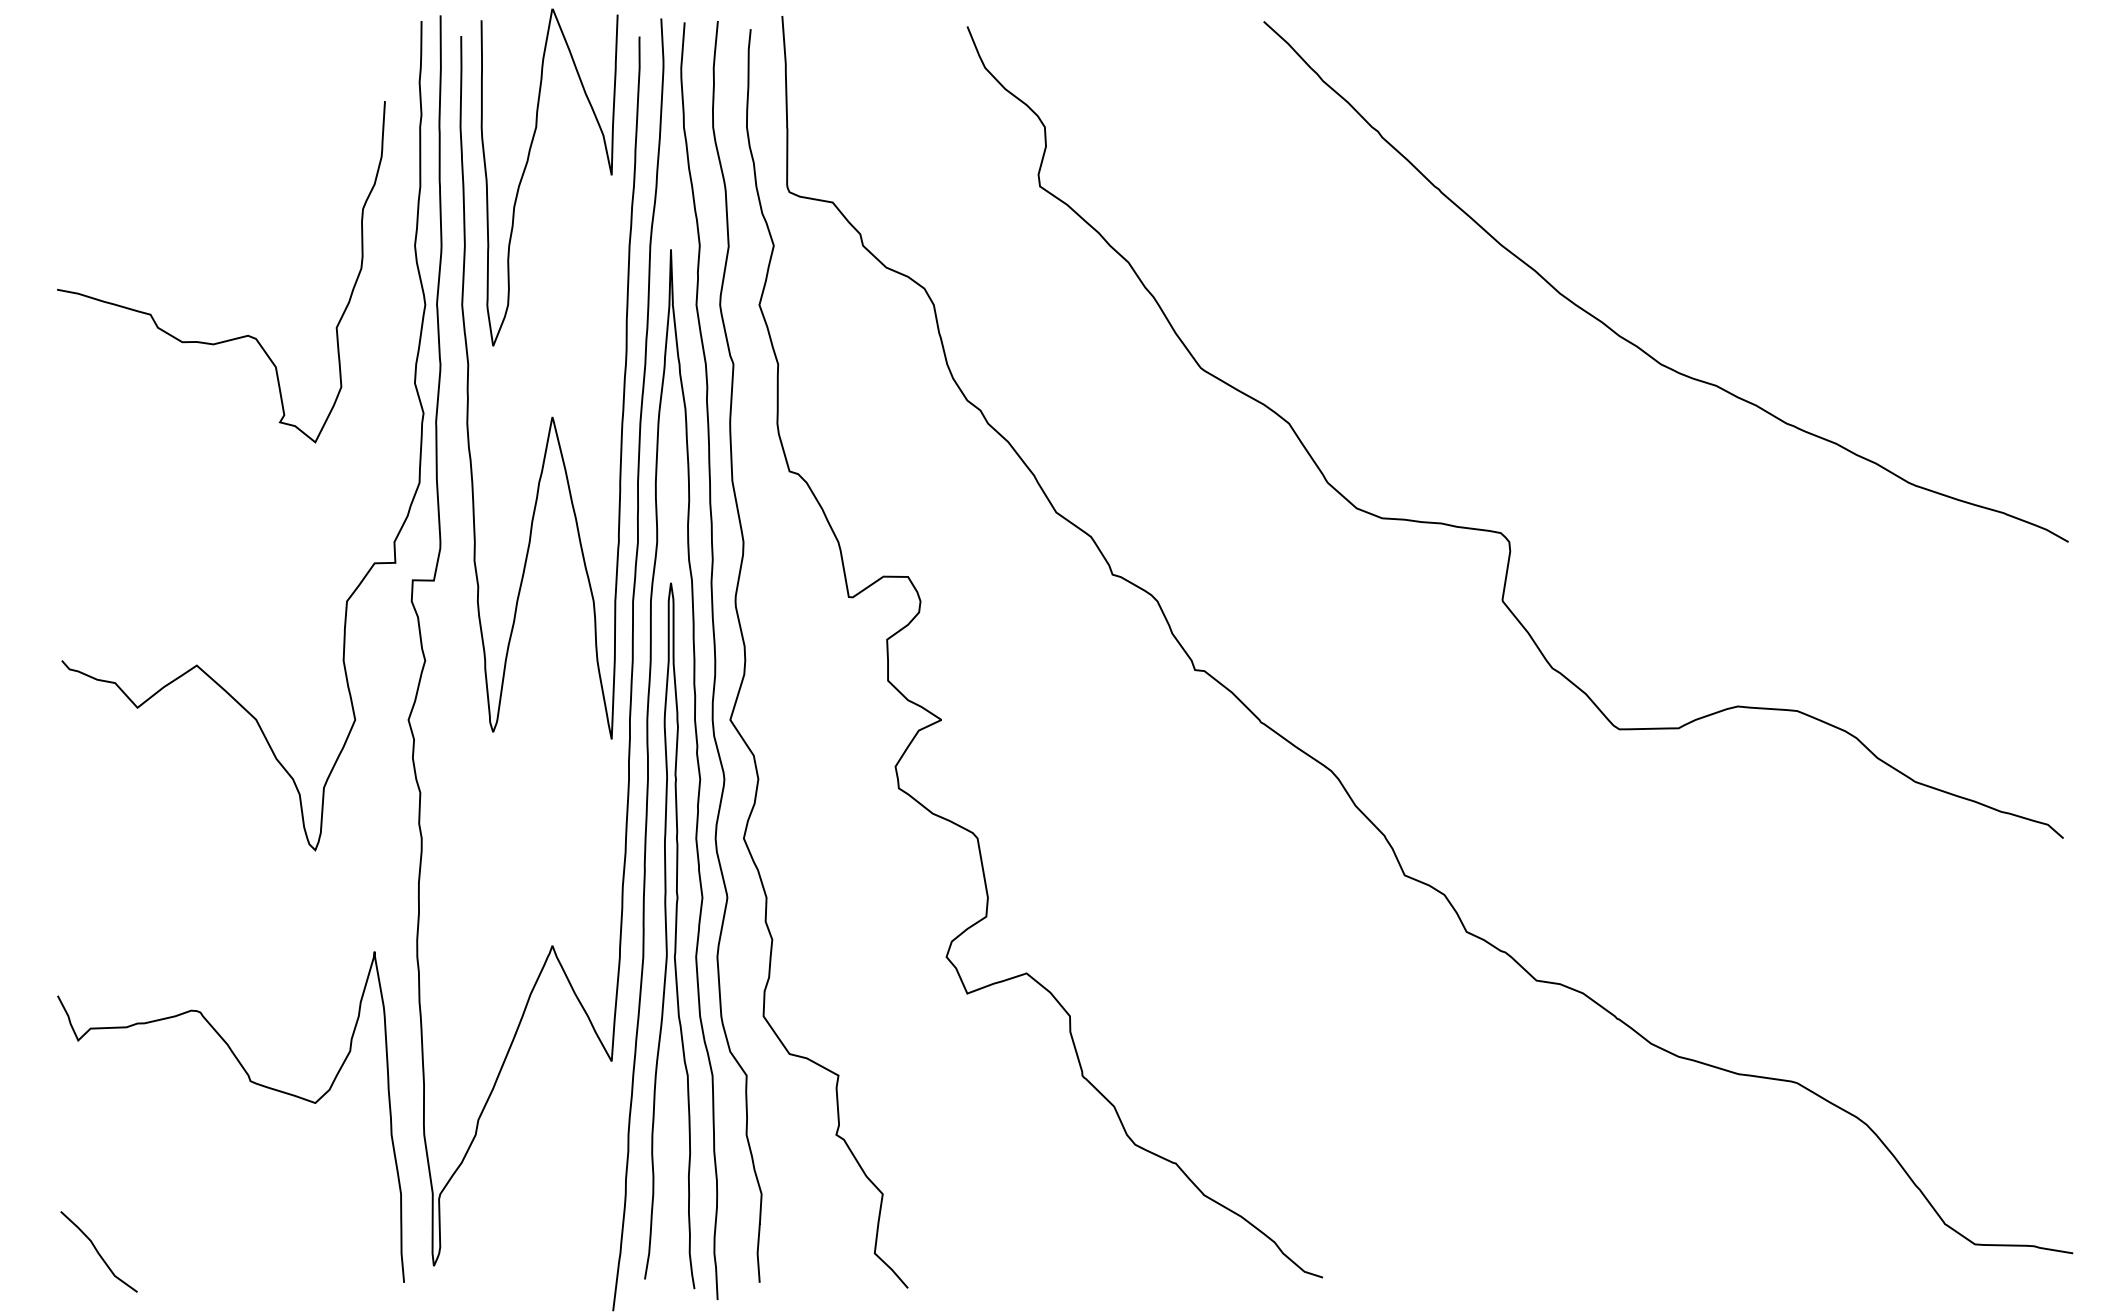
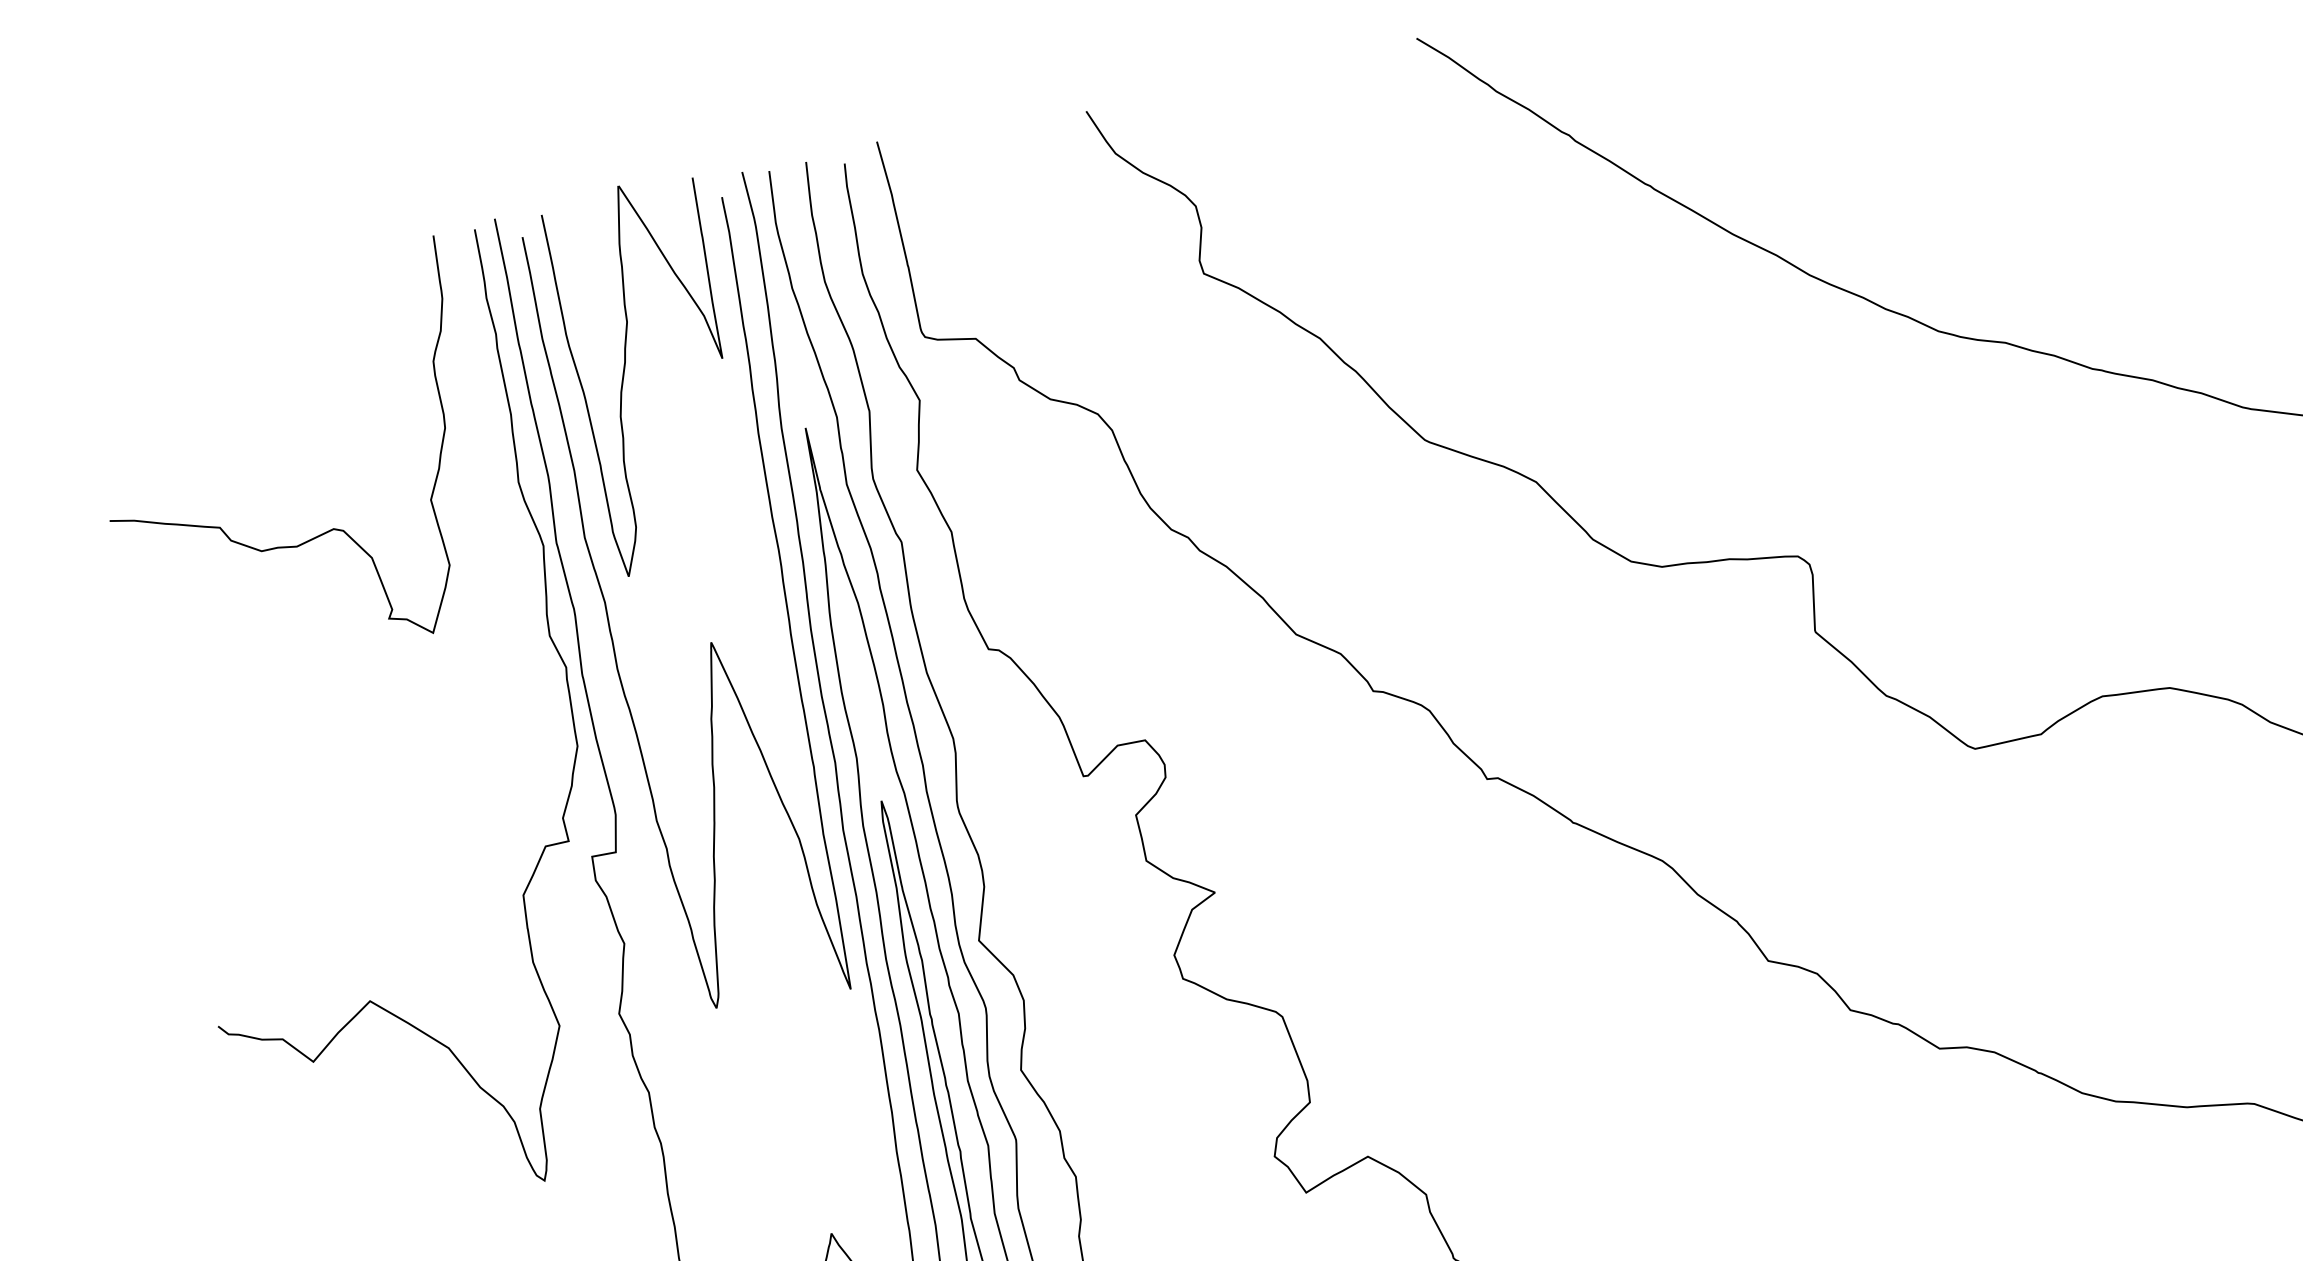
curve: (236, 337) -> (321, 533), moved

